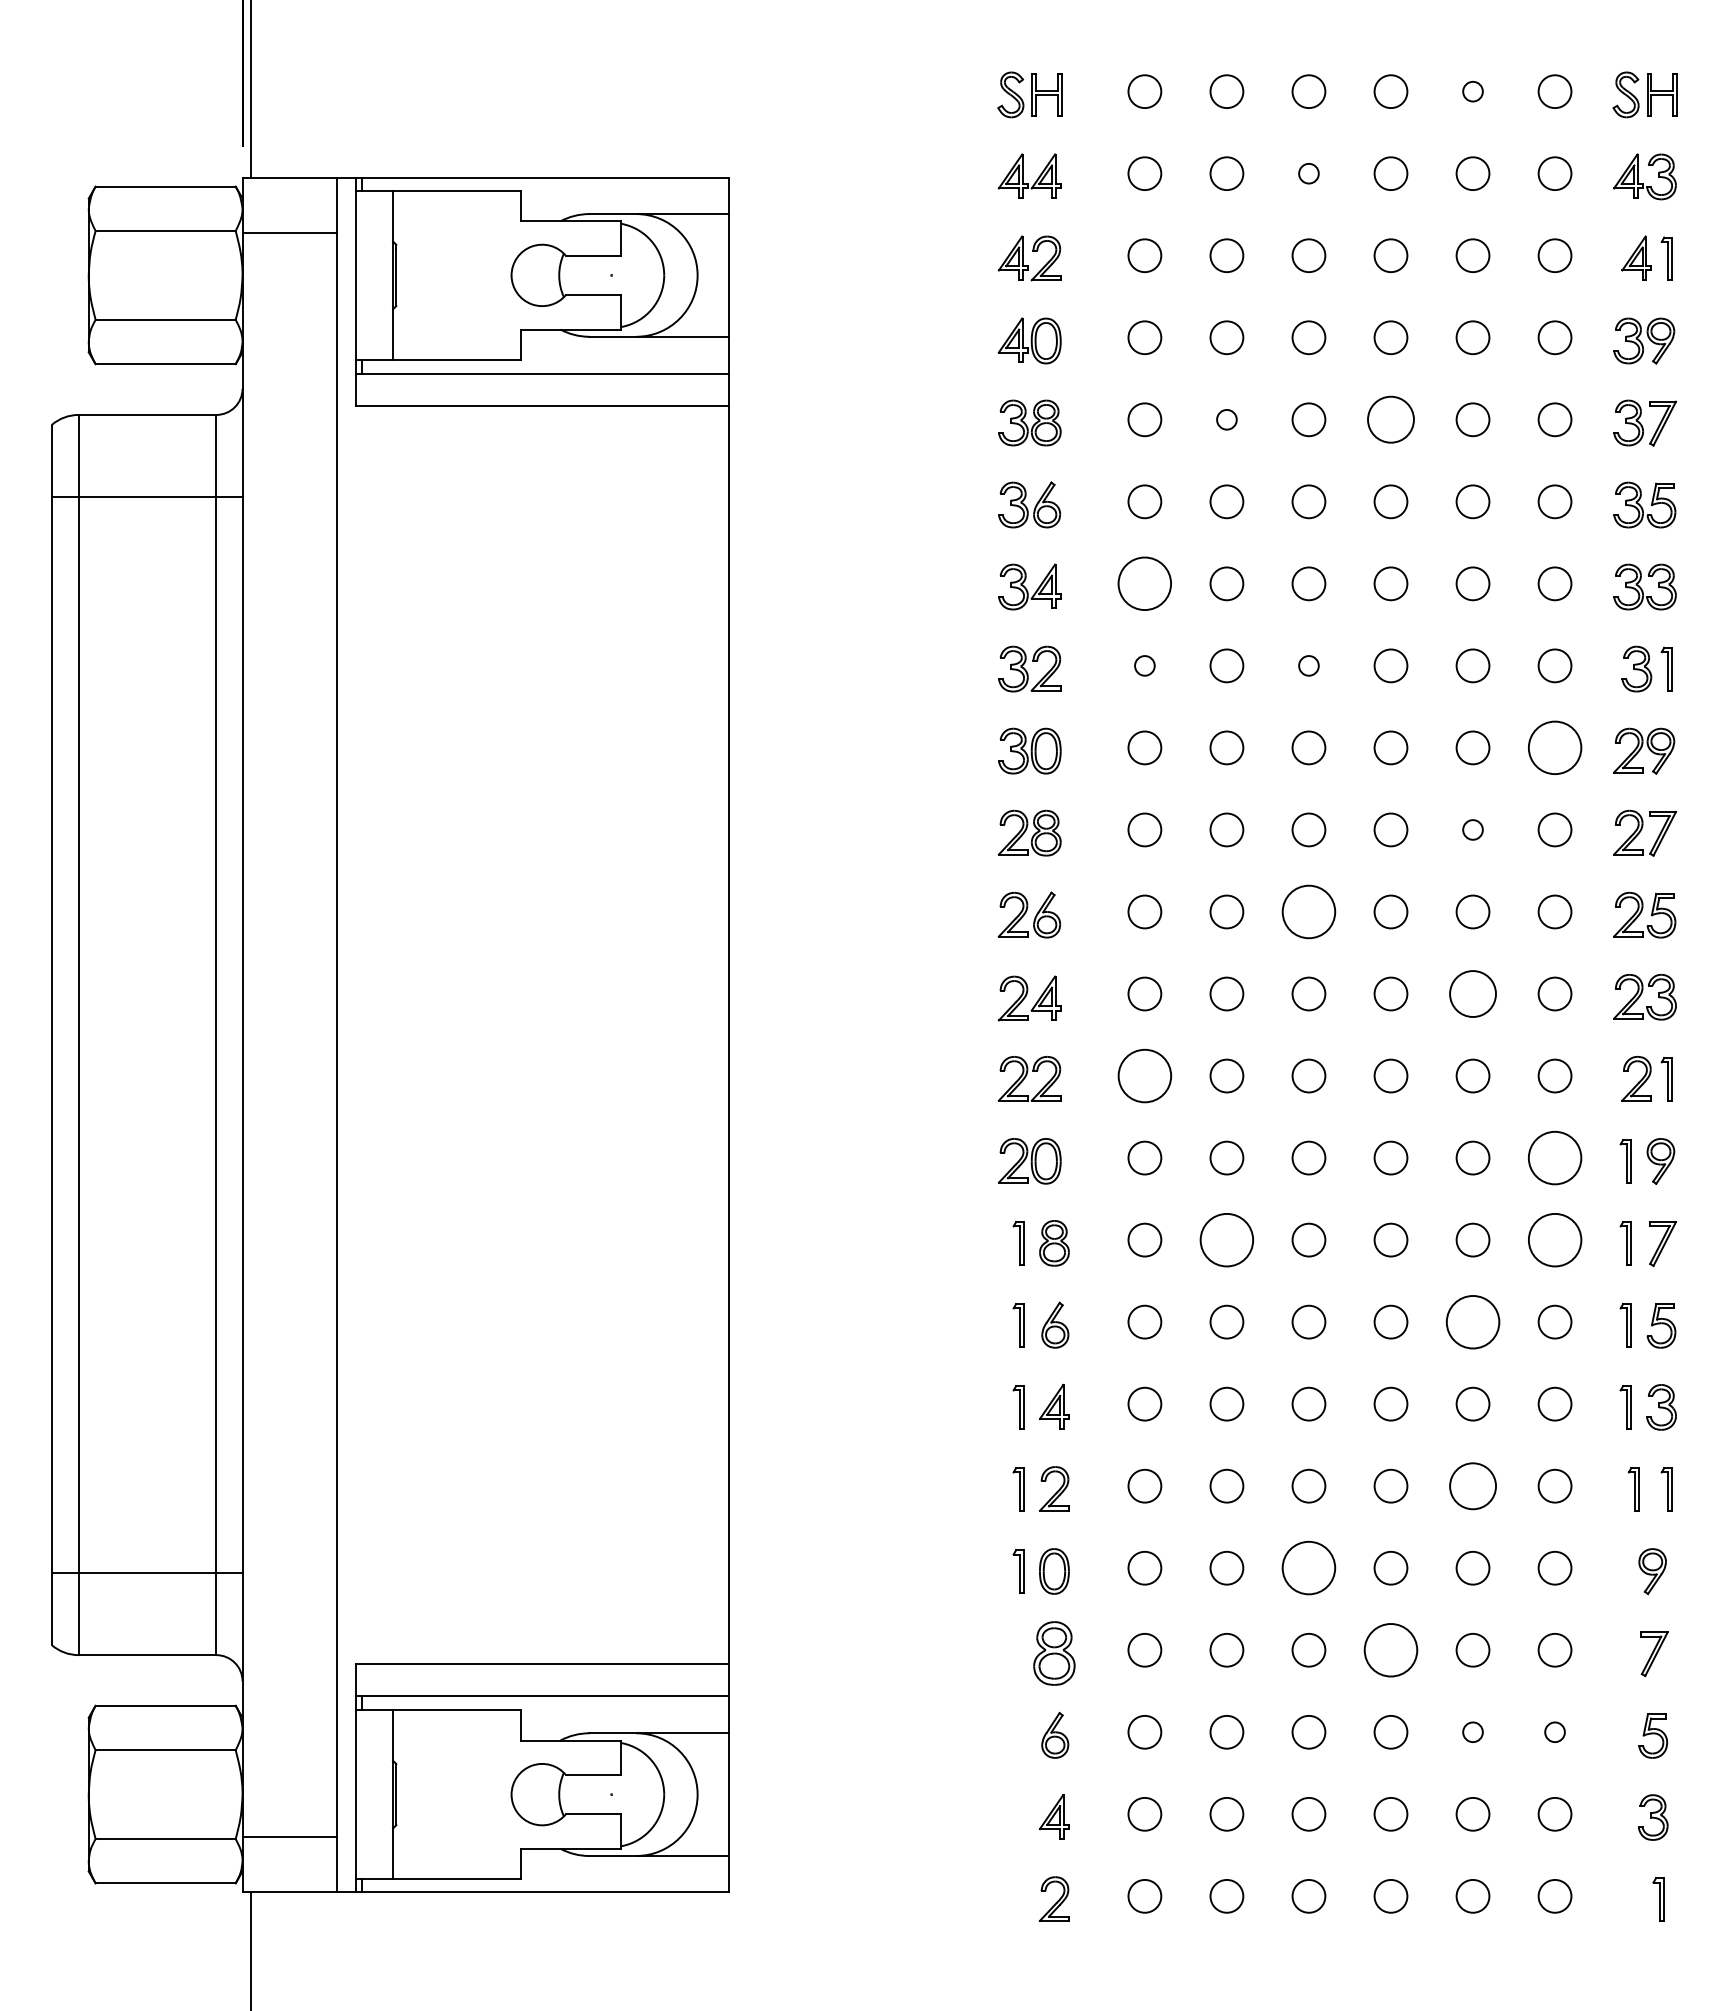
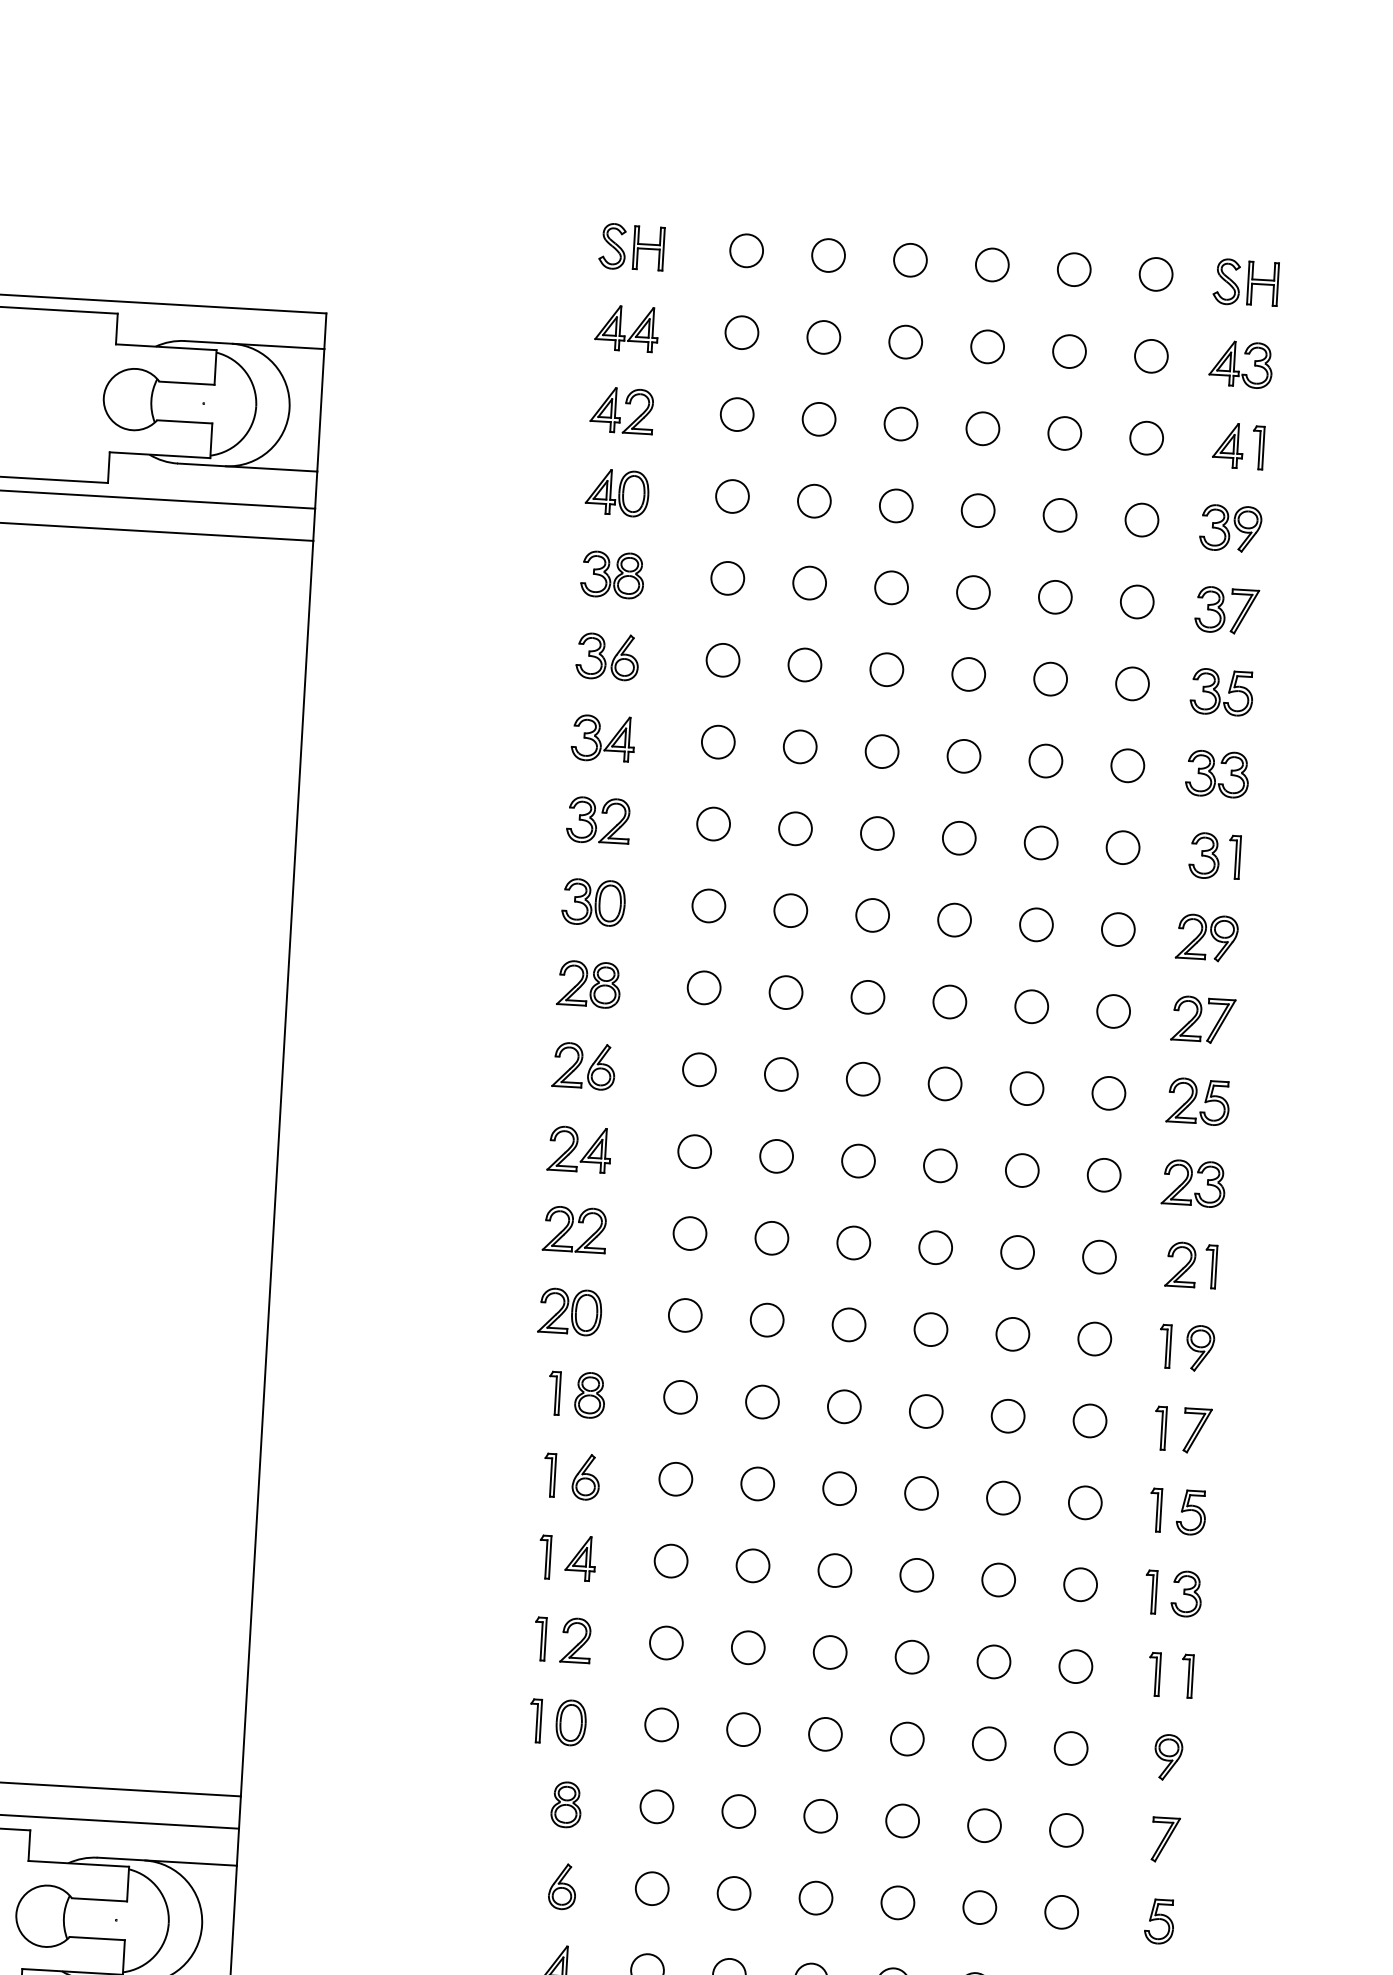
circle: (1472, 91) -> (1073, 269), size x1.67
circle: (1308, 173) -> (905, 341), size x1.67
circle: (1226, 419) -> (809, 582), size x1.67
circle: (1390, 419) -> (973, 592), size x0.71
circle: (1144, 583) -> (717, 741), size x0.62
circle: (1144, 665) -> (713, 823), size x1.67
circle: (1308, 665) -> (876, 833), size x1.67
circle: (1554, 747) -> (1117, 929), size x0.62
circle: (1472, 829) -> (1031, 1006), size x1.67
circle: (1308, 911) -> (862, 1078), size x0.62
circle: (1472, 993) -> (1021, 1170), size x0.71
circle: (1144, 1075) -> (689, 1232), size x0.62
circle: (1554, 1157) -> (1094, 1338), size x0.62
circle: (1226, 1239) -> (762, 1401), size x0.62
circle: (1554, 1239) -> (1089, 1420), size x0.62
circle: (1472, 1321) -> (1002, 1497), size x0.62
circle: (1472, 1485) -> (993, 1661), size x0.71
circle: (1308, 1568) -> (824, 1734), size x0.62
circle: (1390, 1649) -> (902, 1820), size x0.62
part: (1054, 1653) -> (566, 1804), size x0.71
circle: (1472, 1731) -> (979, 1906), size x1.67
circle: (1554, 1731) -> (1061, 1911), size x1.67

